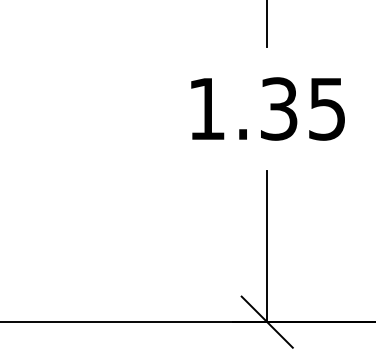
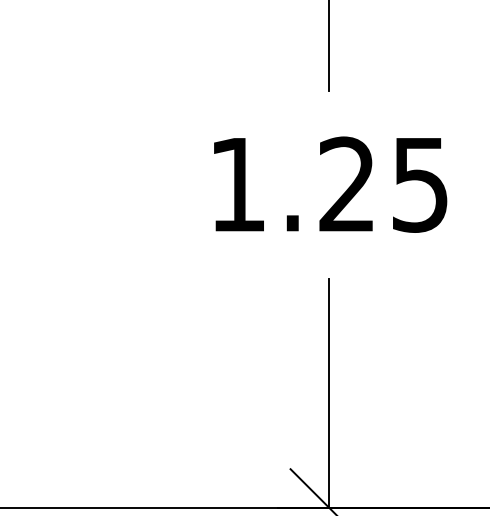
text: (278, 108) -> (346, 183), 1.35 -> 1.25

